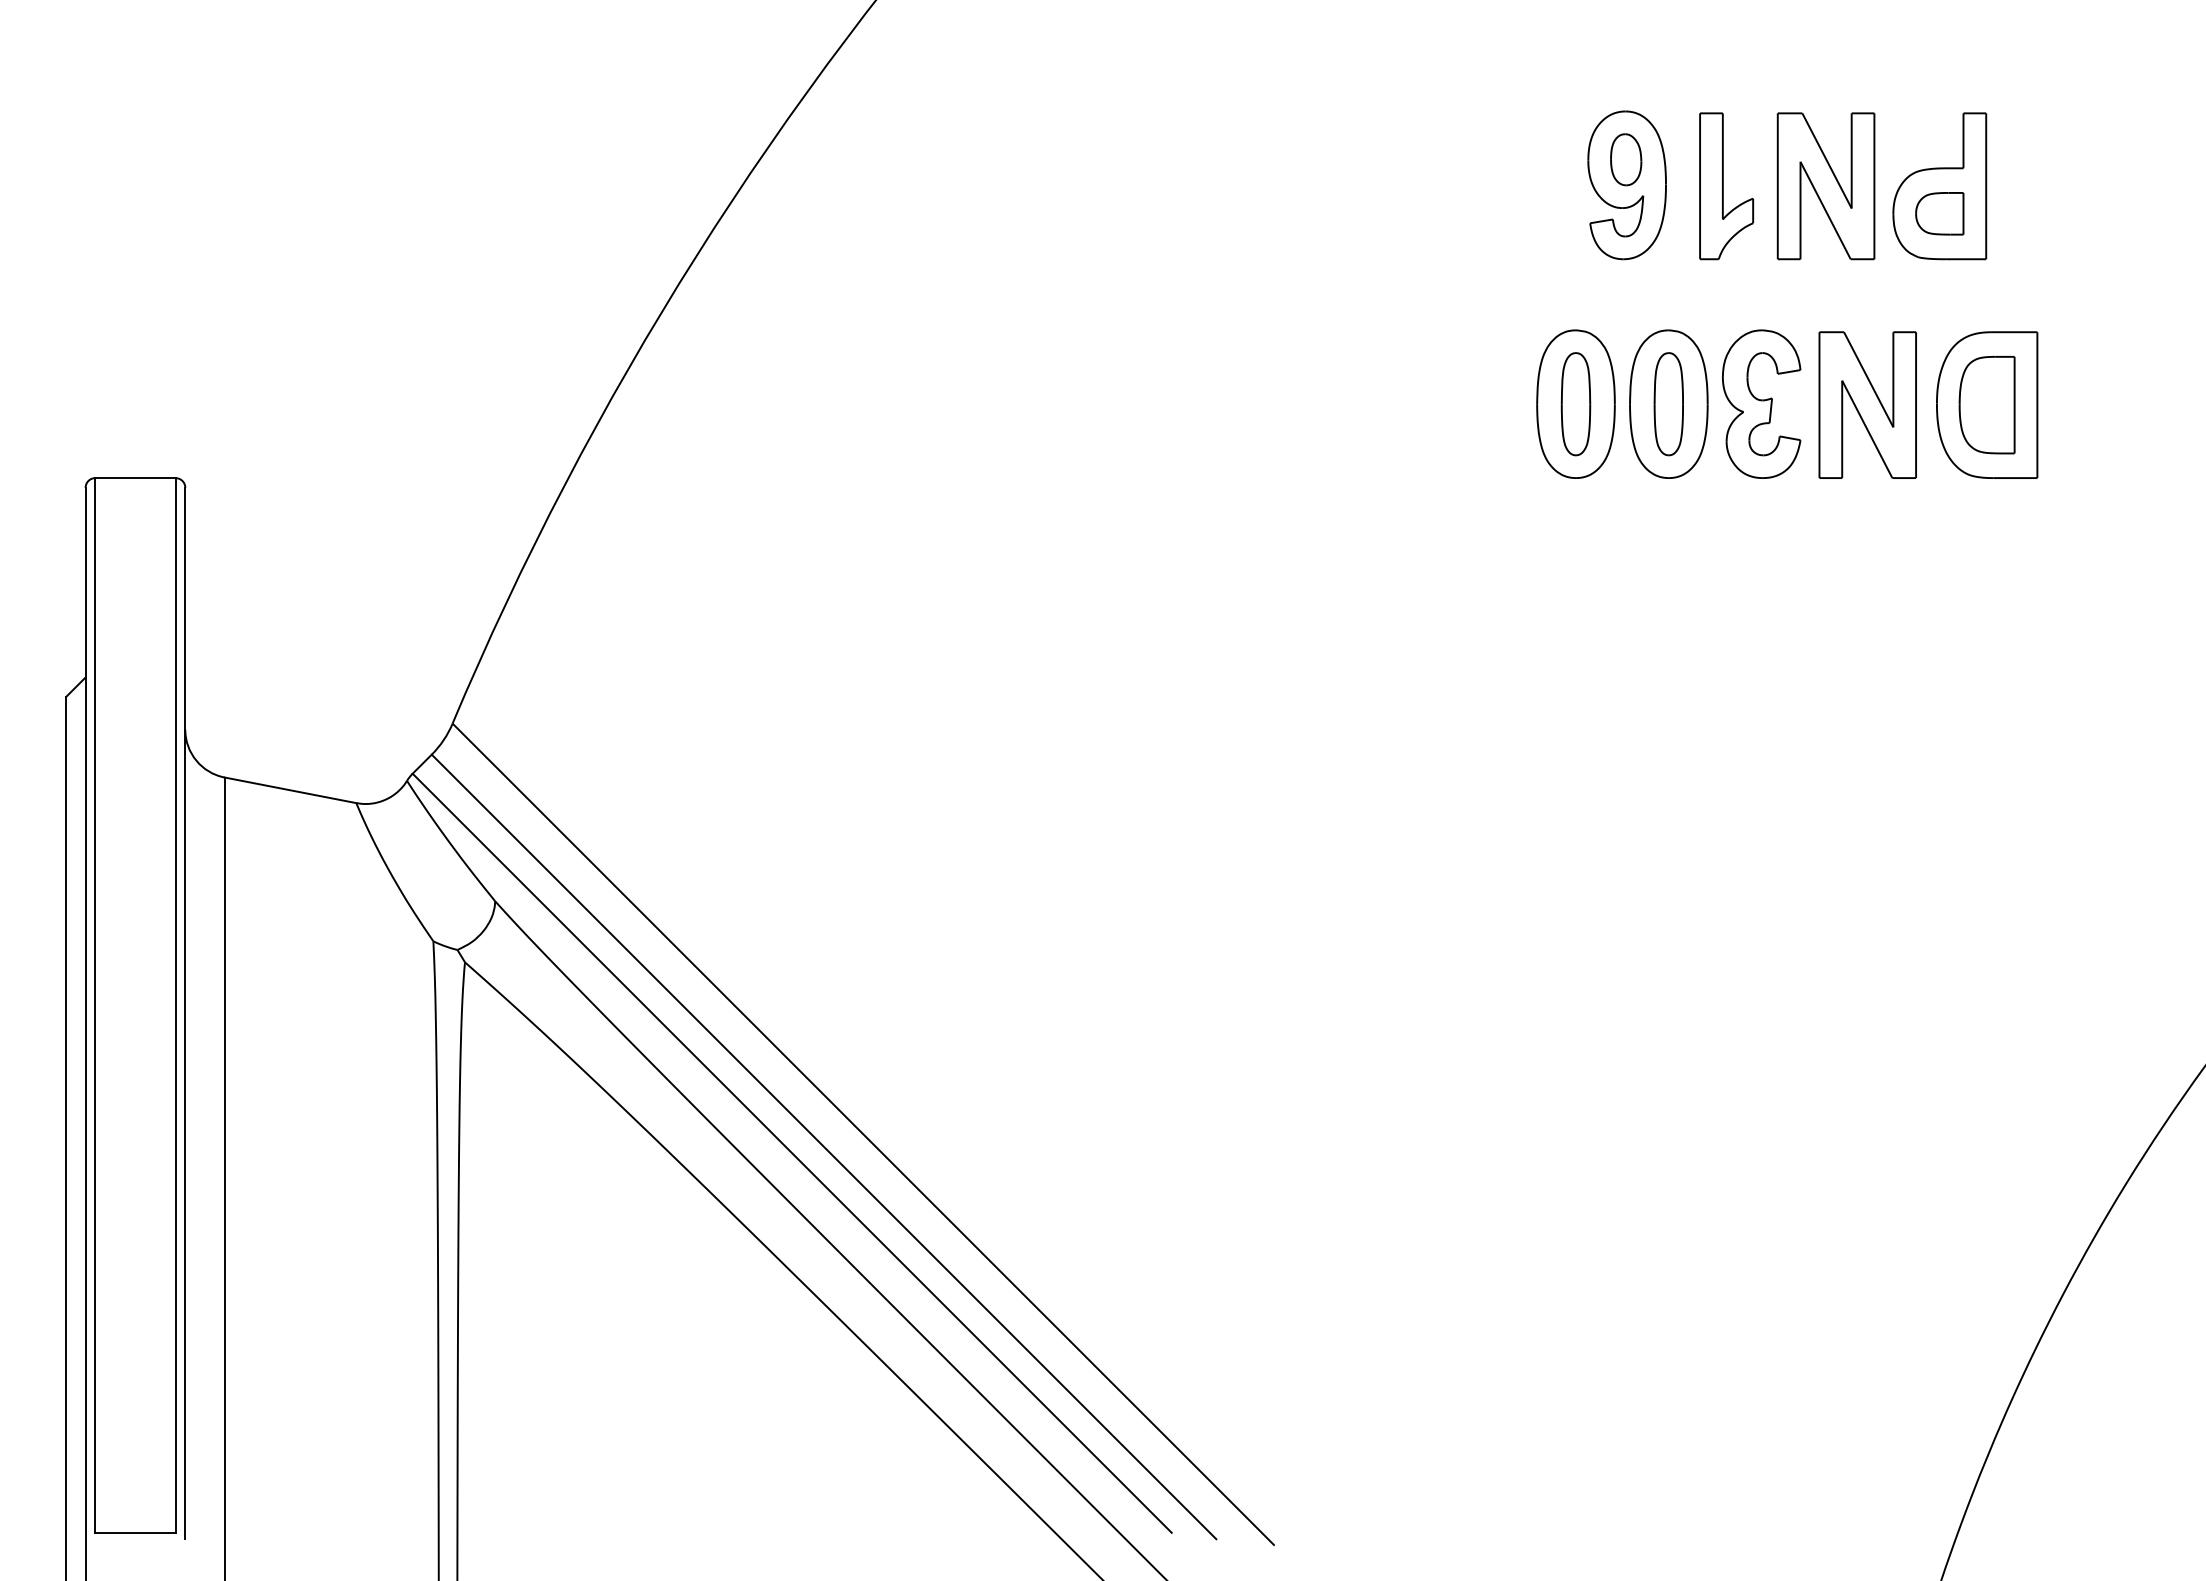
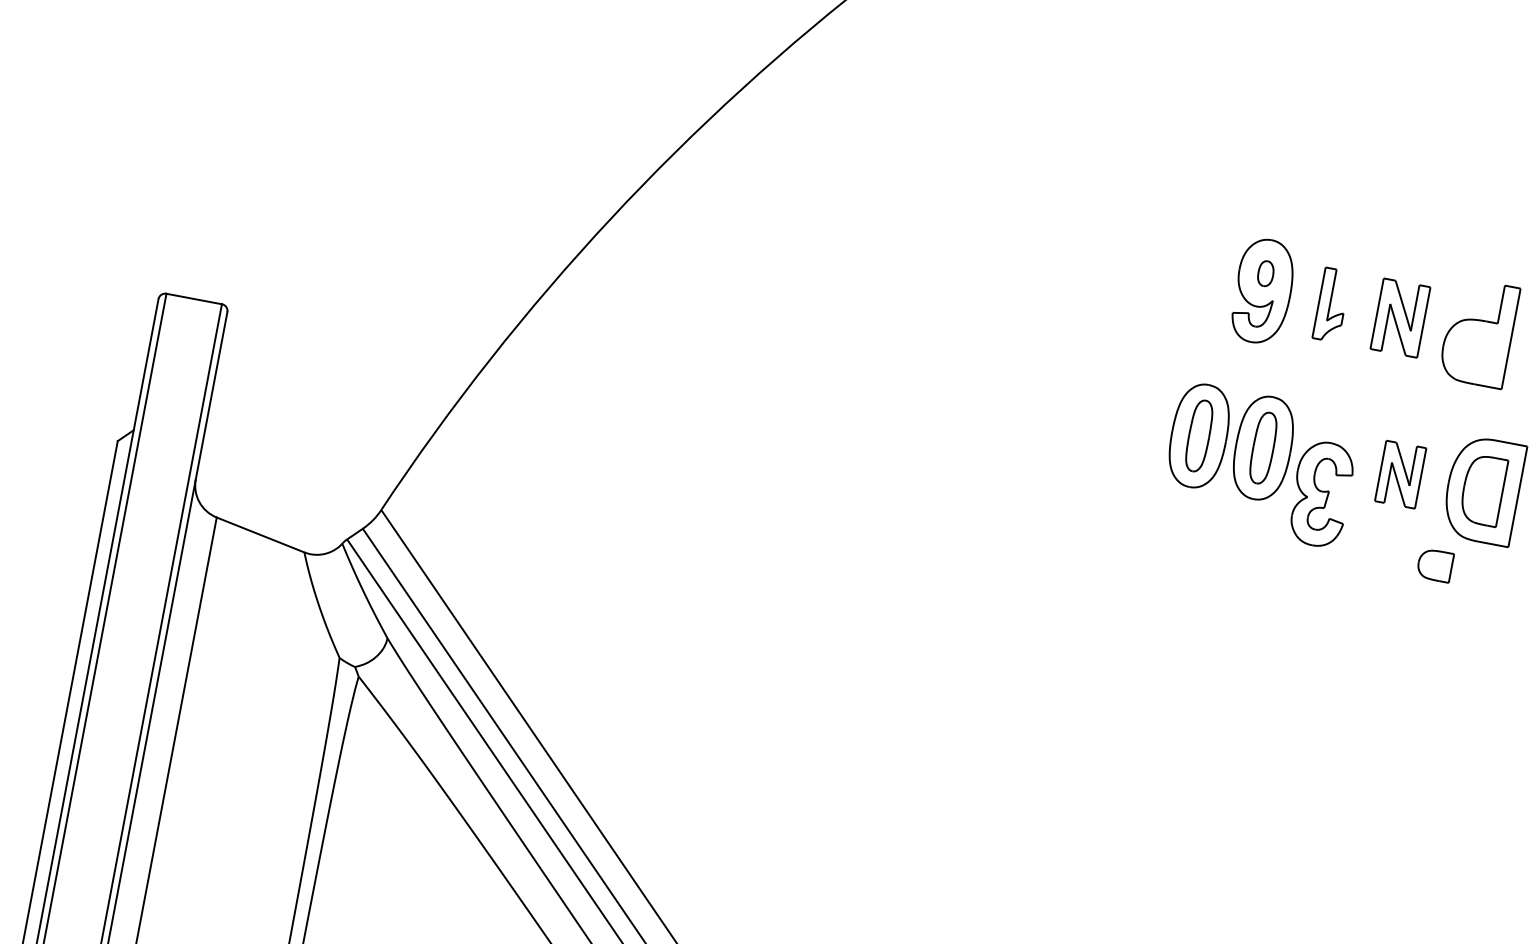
part: (1626, 159) -> (1266, 273), size x0.7
part: (1726, 186) -> (1331, 305), size x0.7
part: (1825, 186) -> (1400, 318), size x0.7
part: (1939, 213) -> (1434, 565), moved
part: (1761, 403) -> (1321, 493), moved
part: (1867, 404) -> (1400, 474), size x0.6

